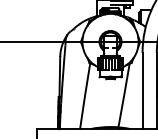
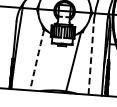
line: (142, 90) -> (91, 58), solid -> dashed
arc: (85, 96) -> (37, 60), solid -> dashed

